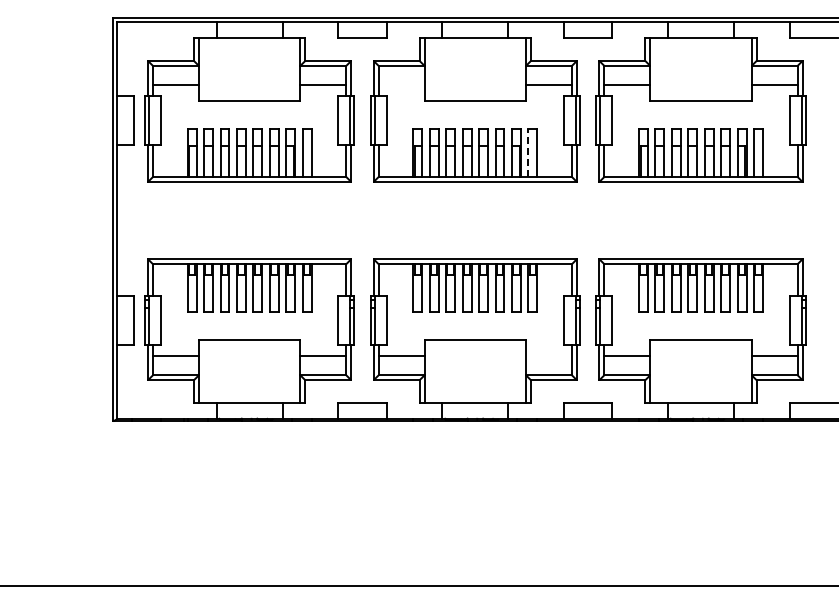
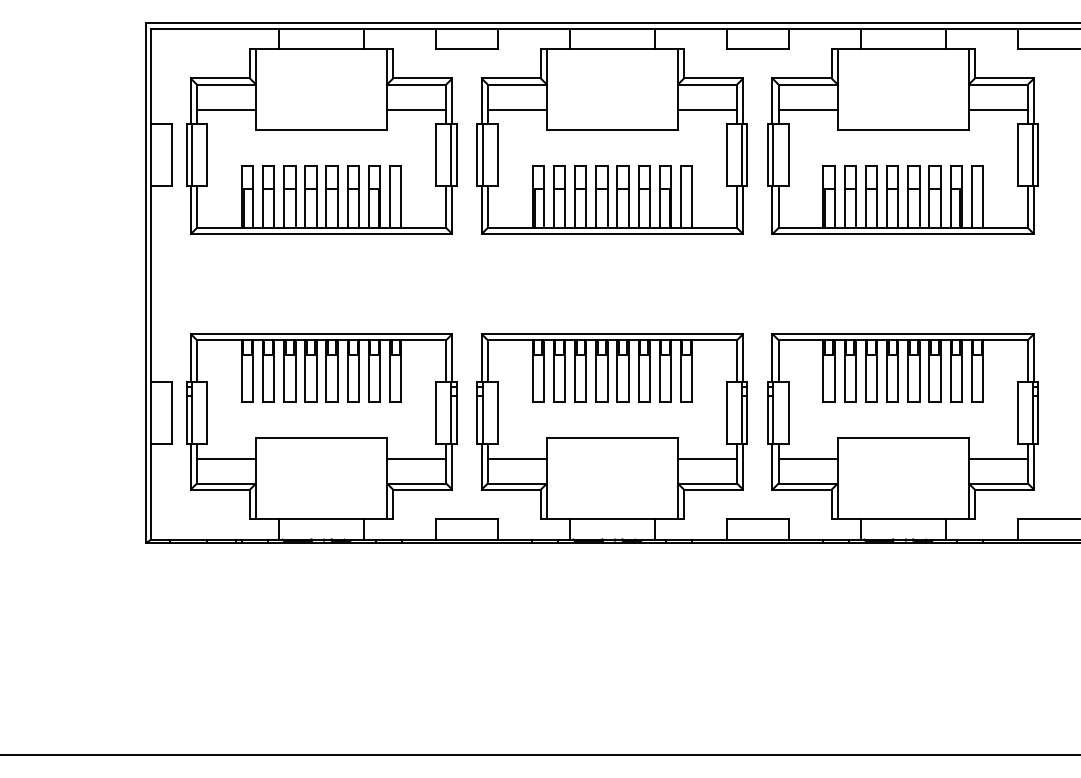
line: (401, 85) -> (517, 109), added
line: (528, 152) -> (680, 196), dashed -> solid
line: (549, 356) -> (708, 459), added

